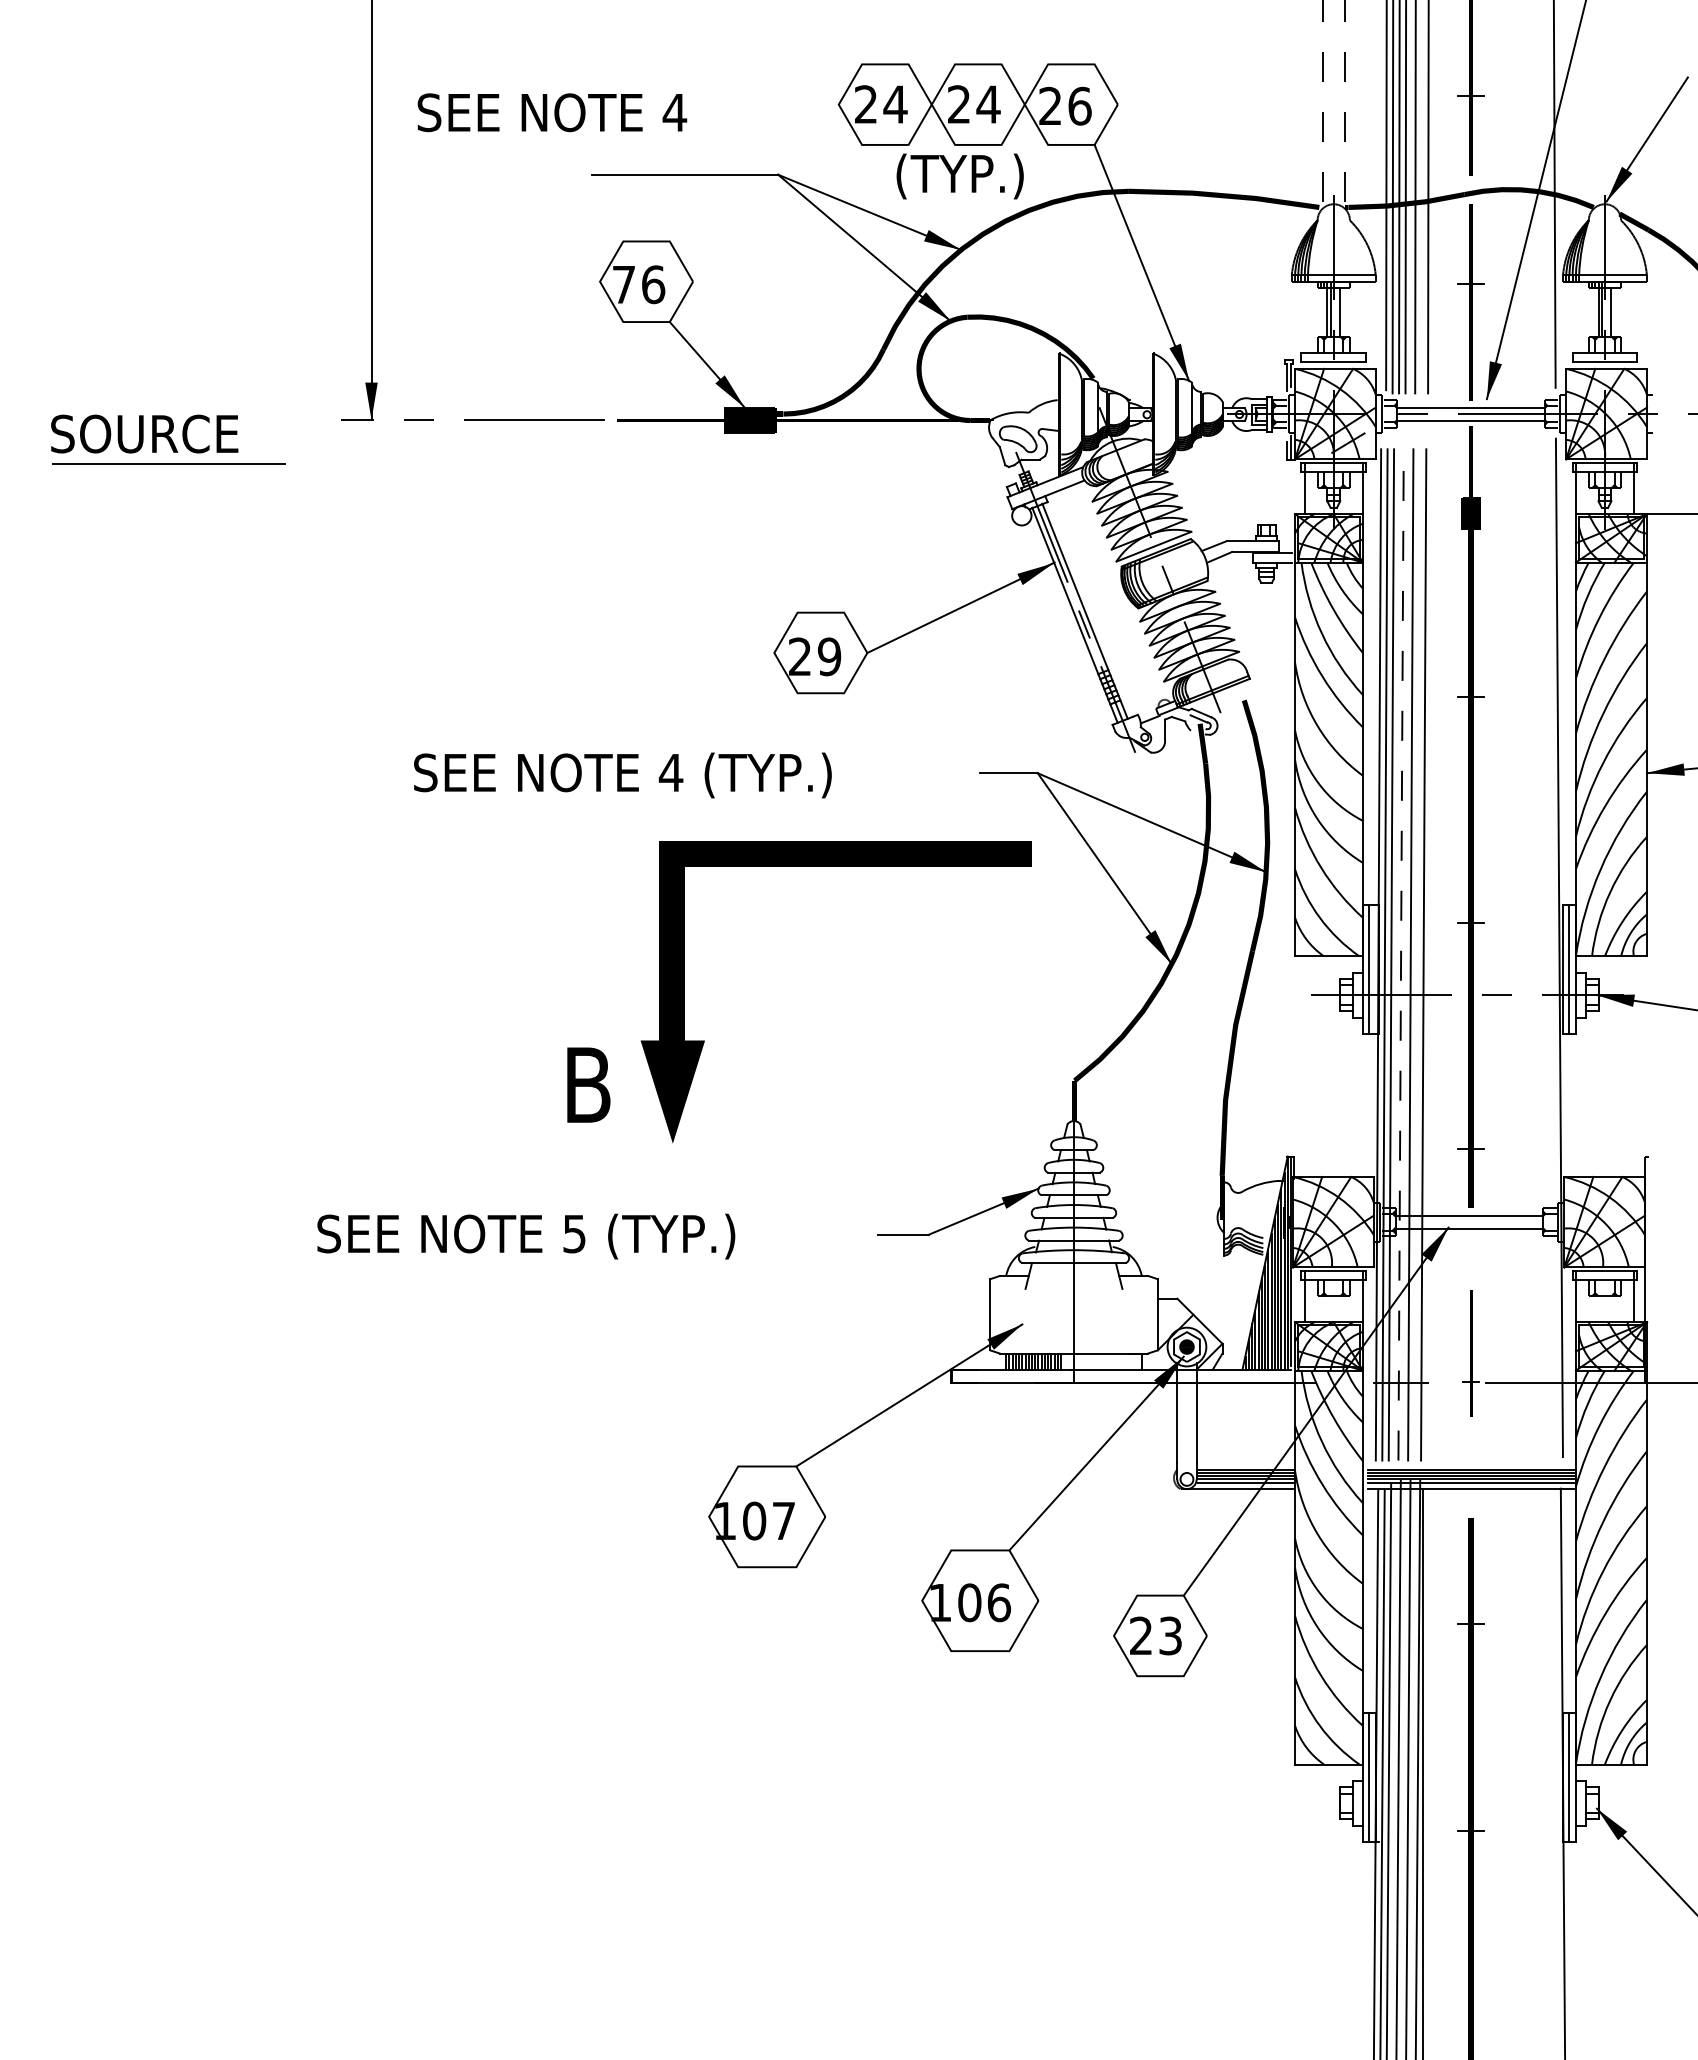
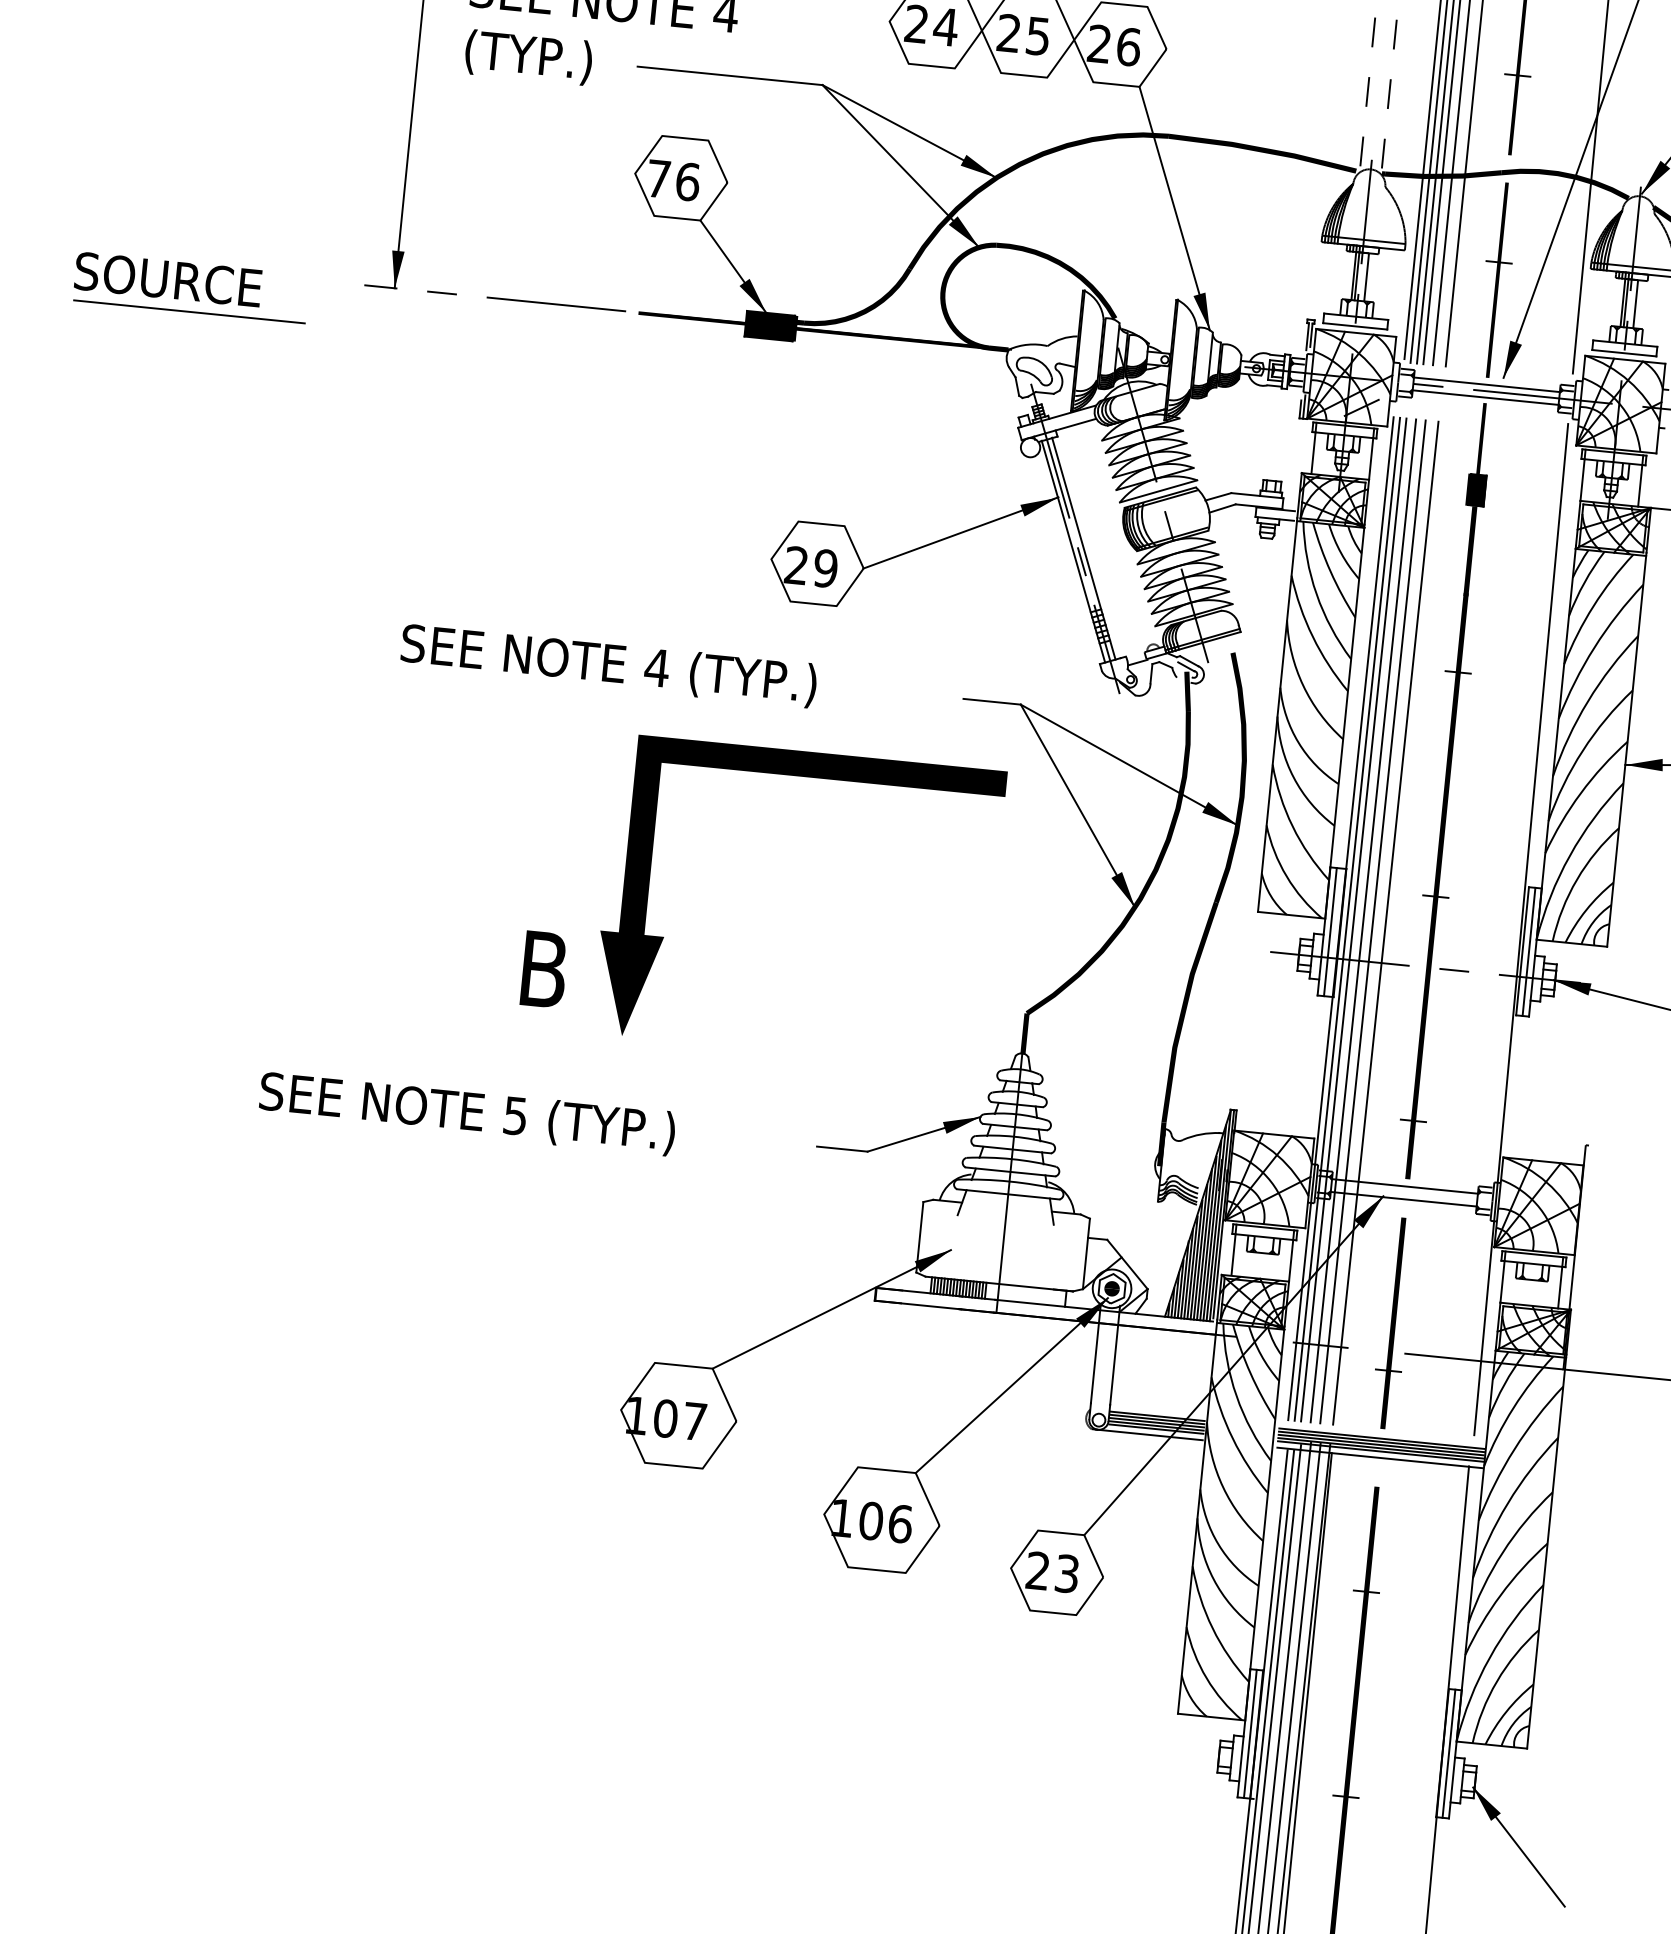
text: (988, 104) -> (1038, 36), 24 -> 25
text: (959, 176) -> (527, 57), moved
line: (1401, 954) -> (1363, 920), dashed -> solid
part: (1470, 1353) -> (1392, 1323), size x1.67

